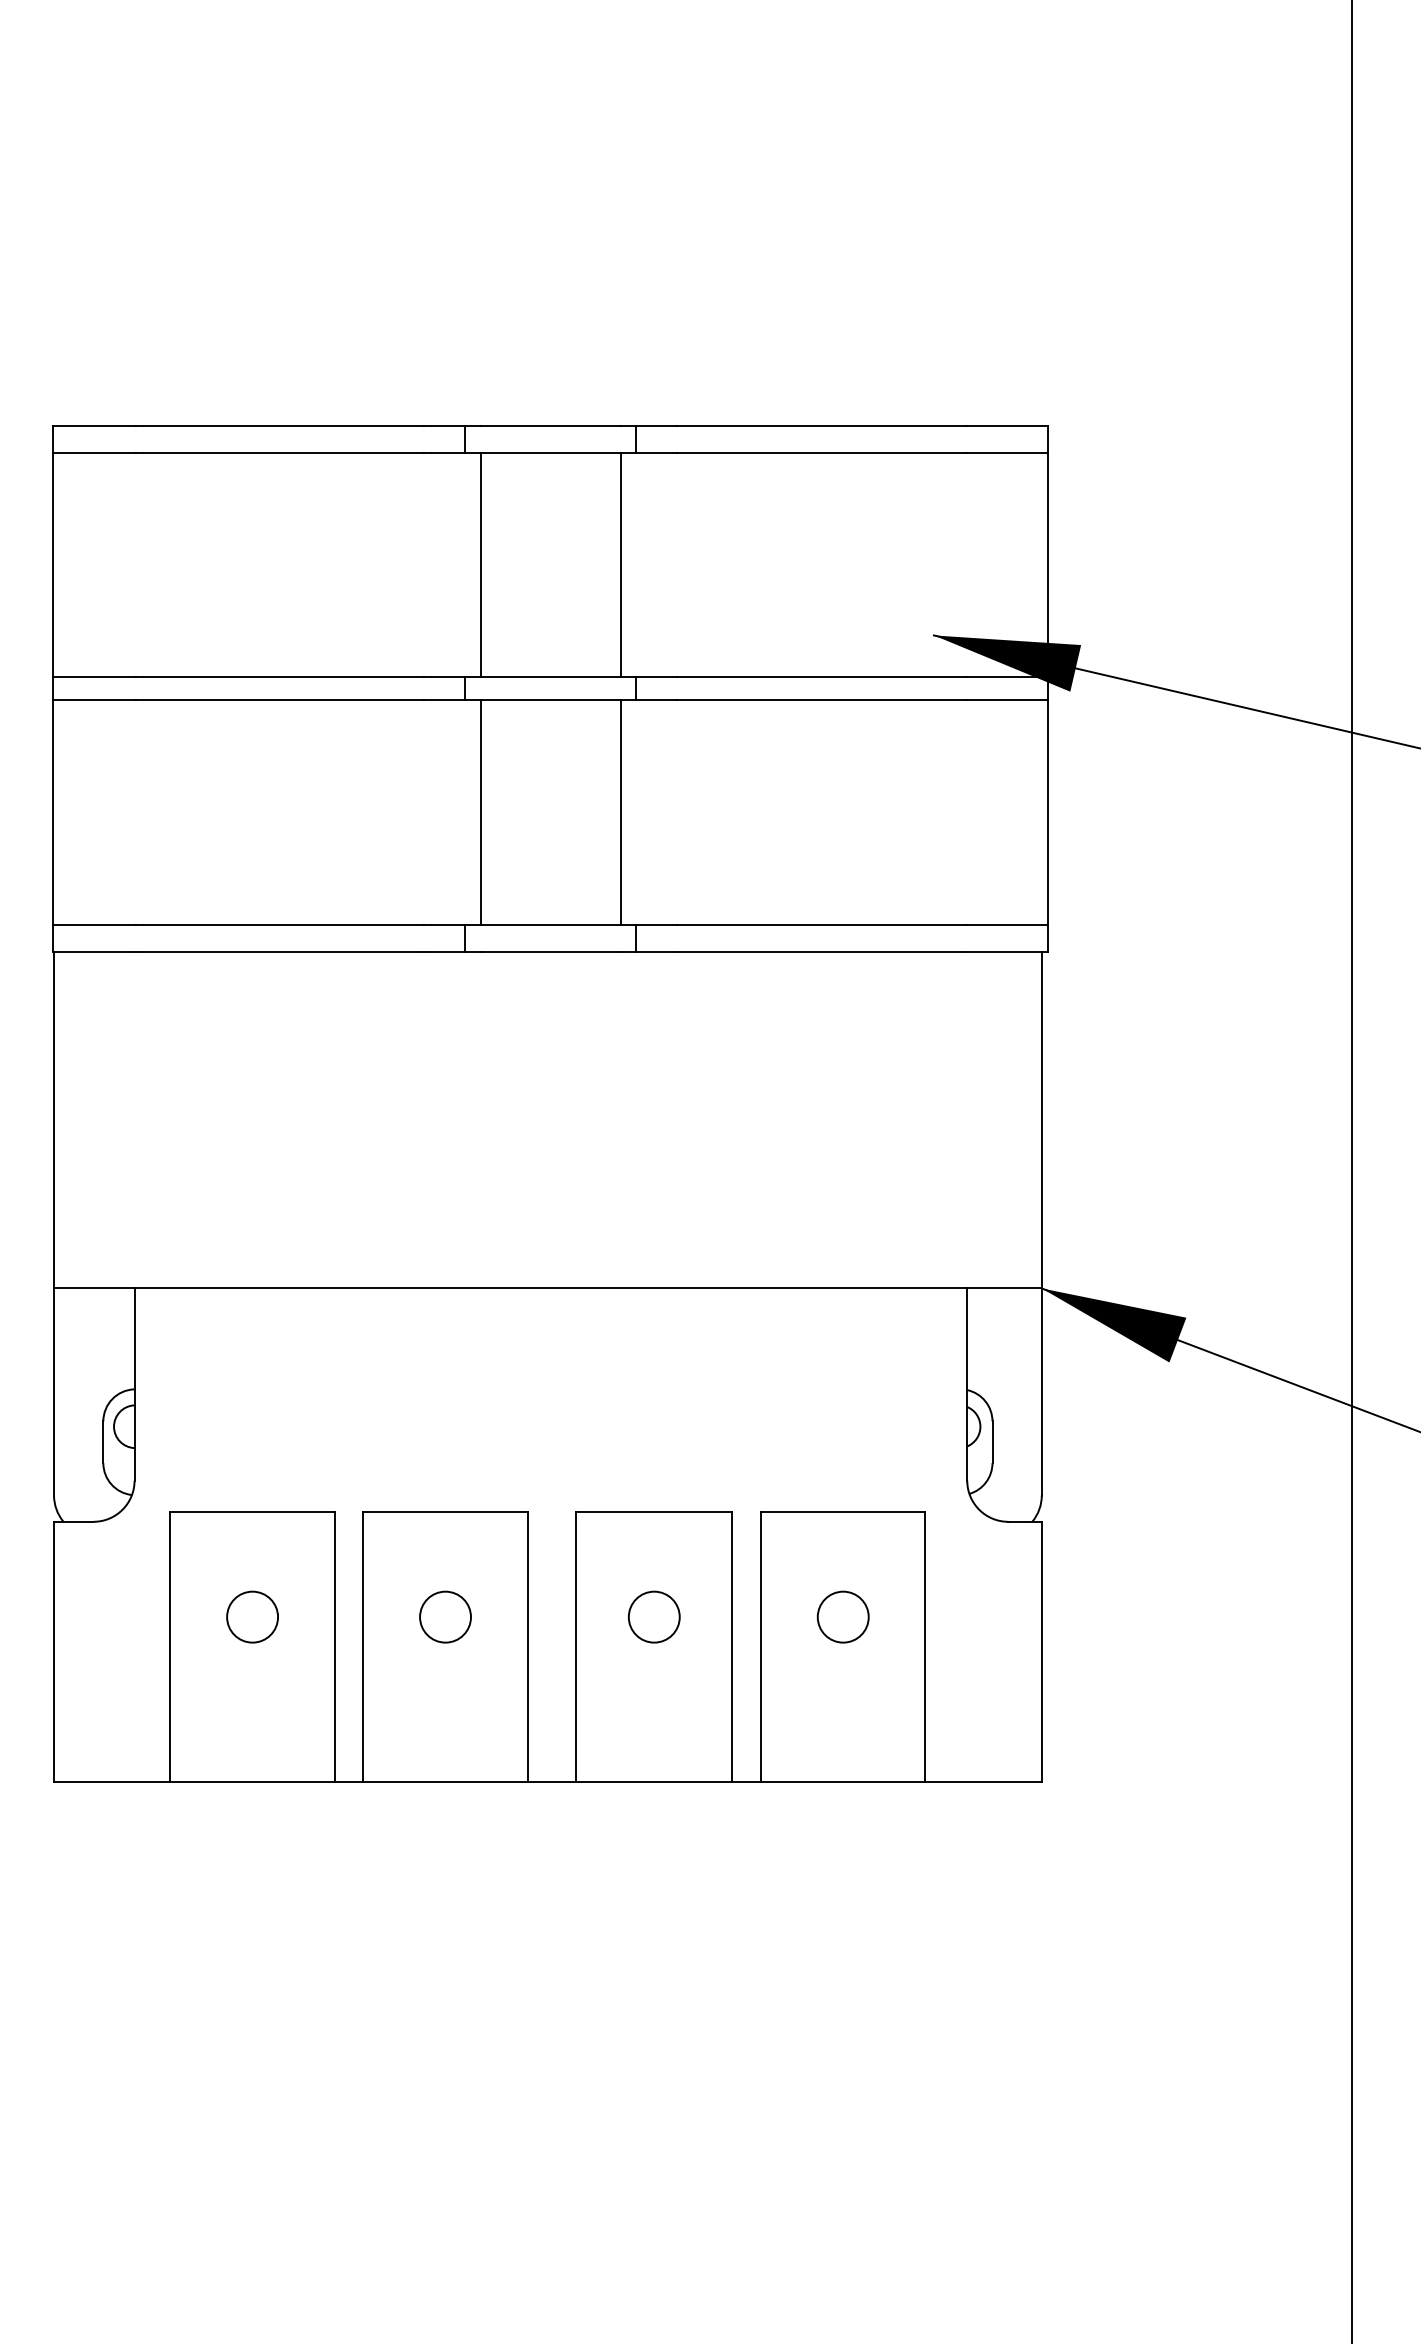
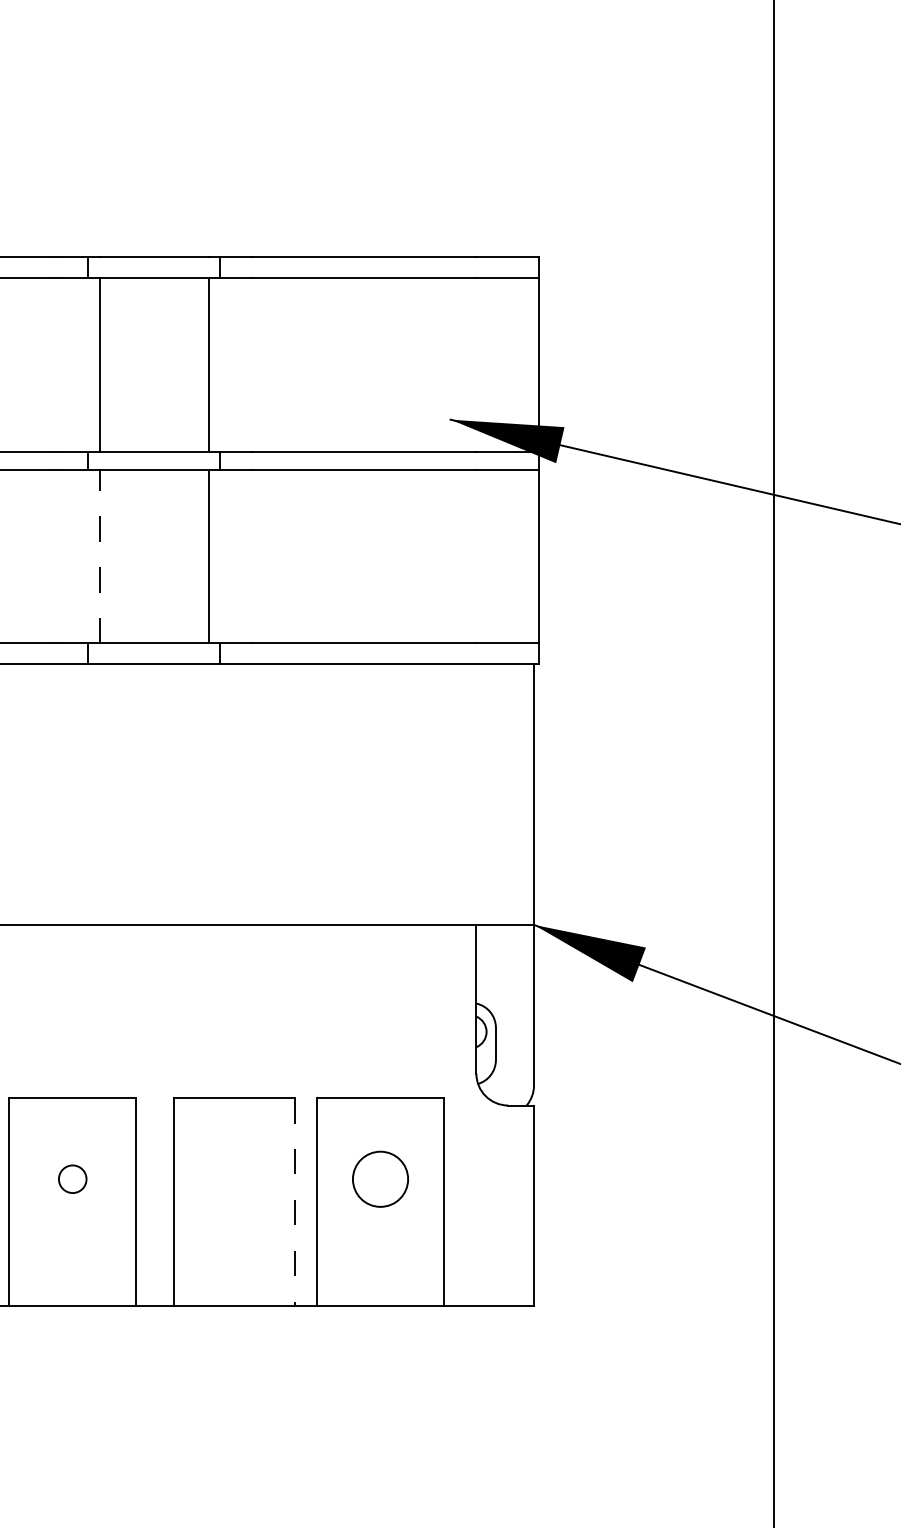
line: (480, 811) -> (99, 555), solid -> dashed
circle: (445, 1616) -> (72, 1178), size x0.7
circle: (653, 1616) -> (233, 1178), removed
circle: (842, 1616) -> (379, 1178), size x1.4
line: (732, 1646) -> (294, 1201), solid -> dashed

